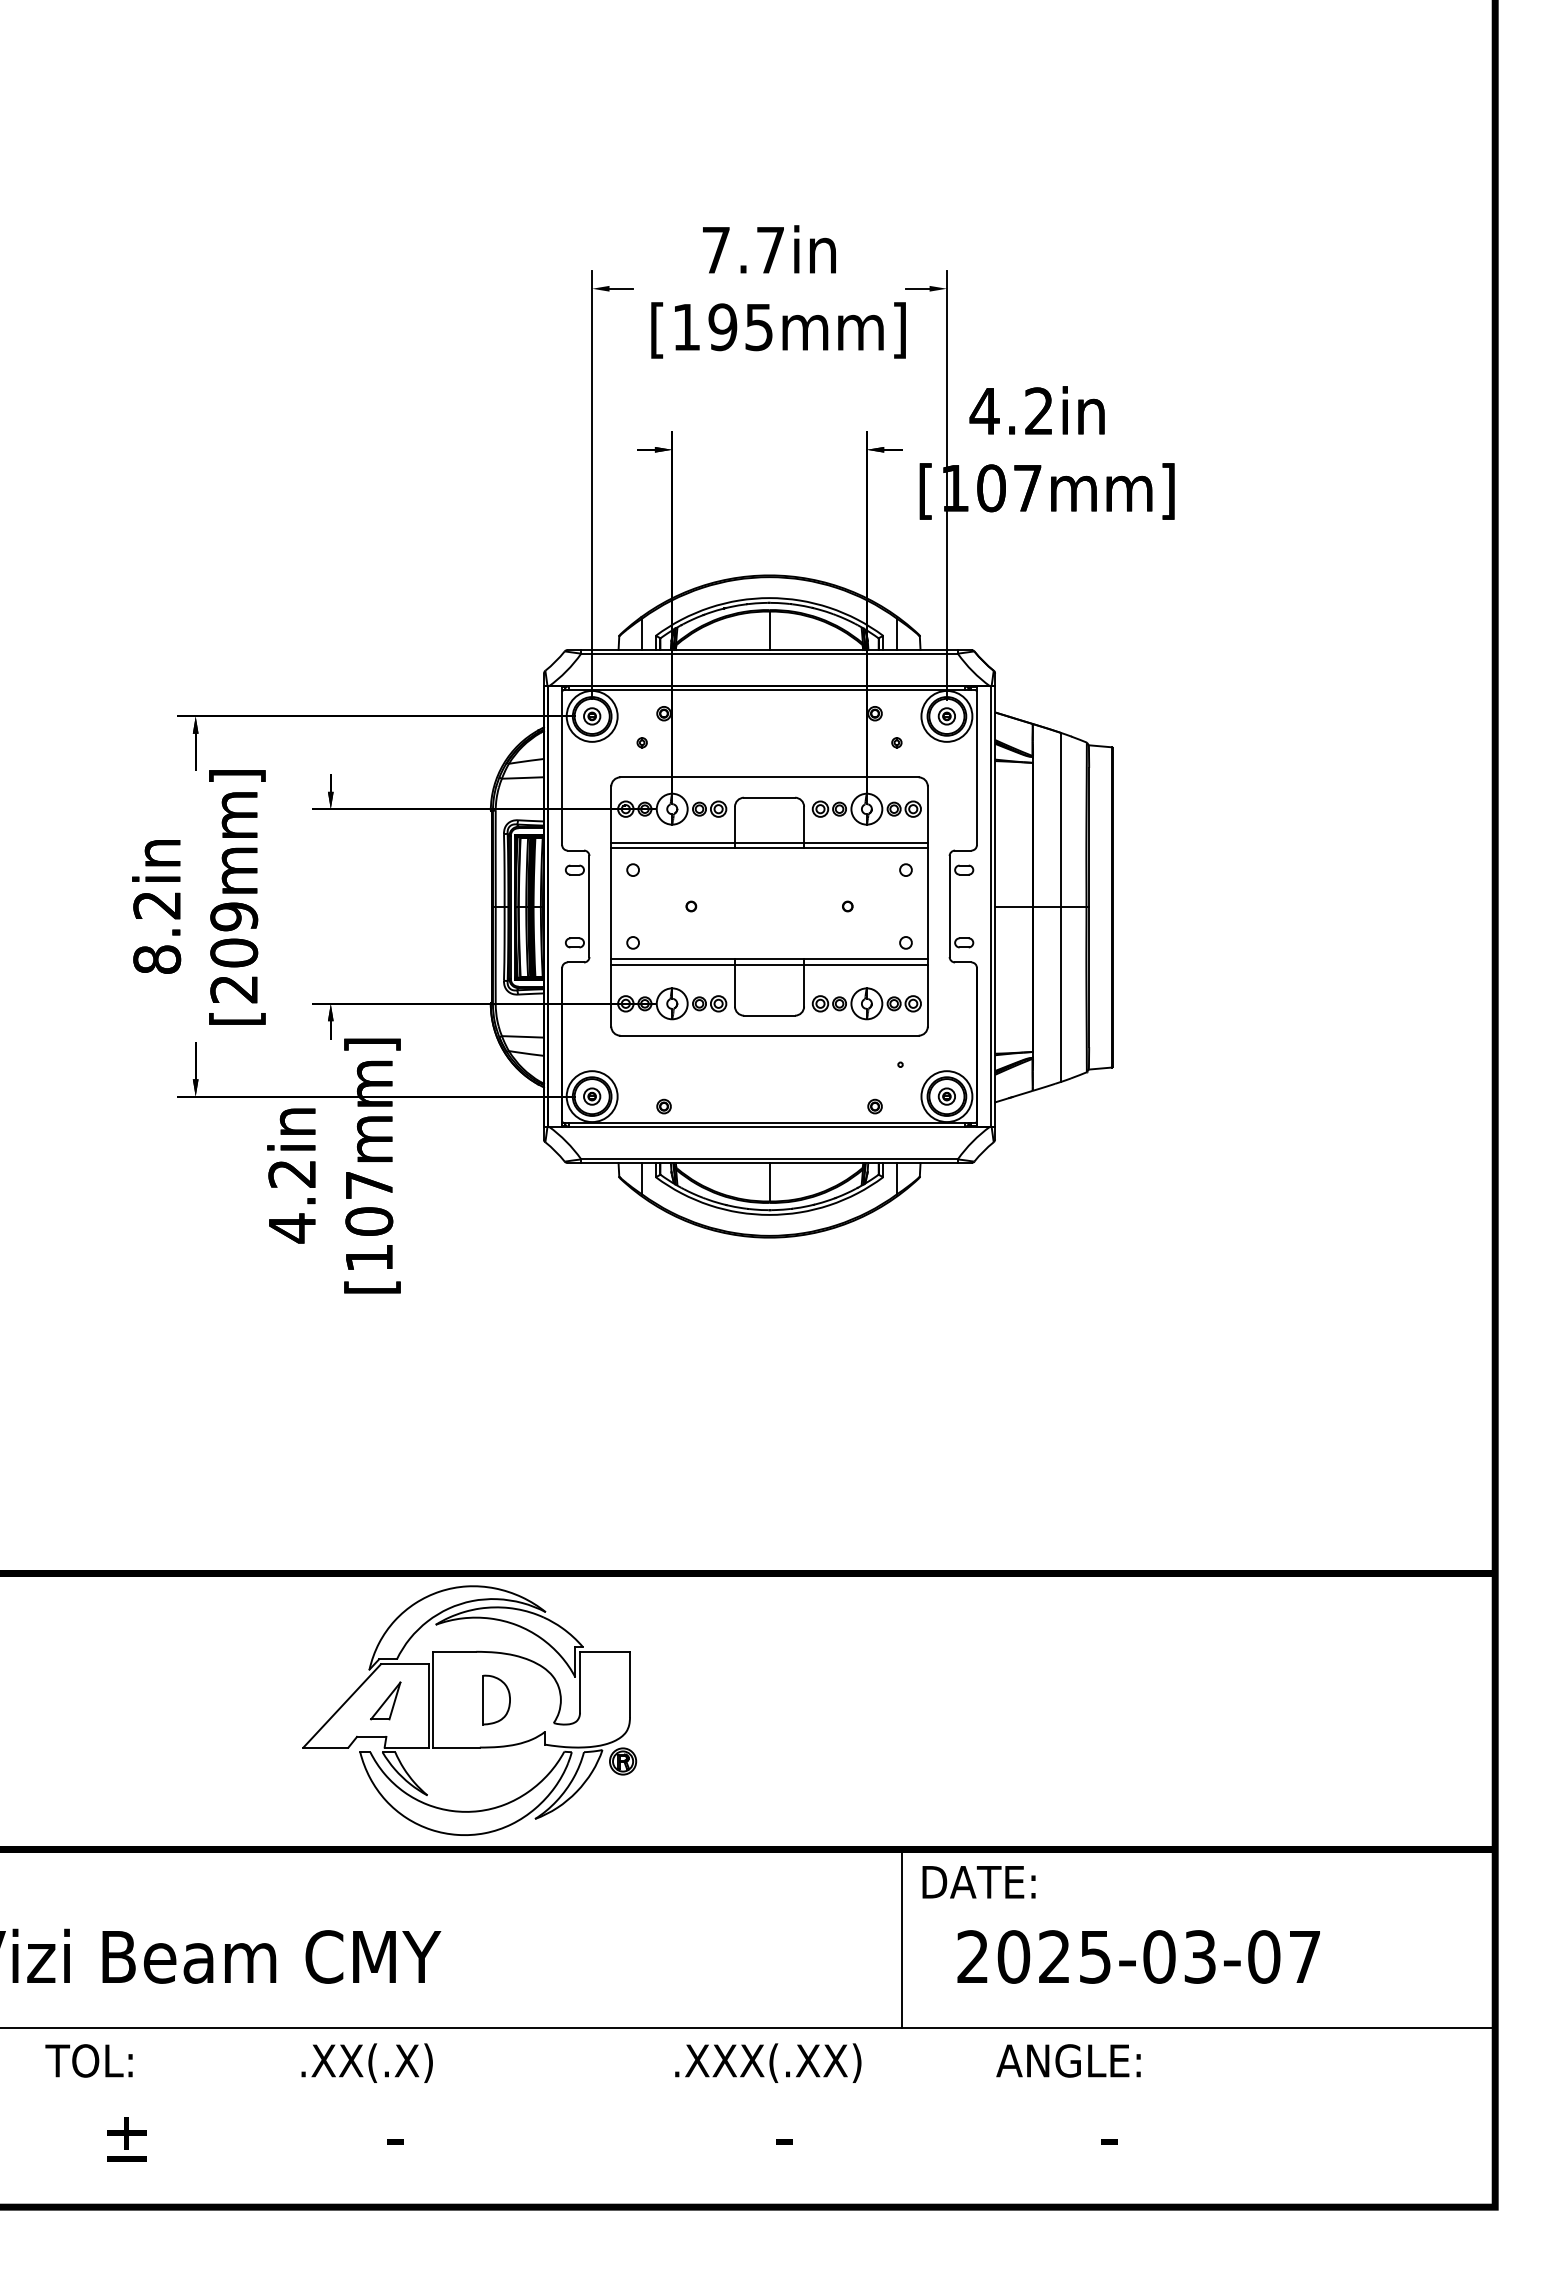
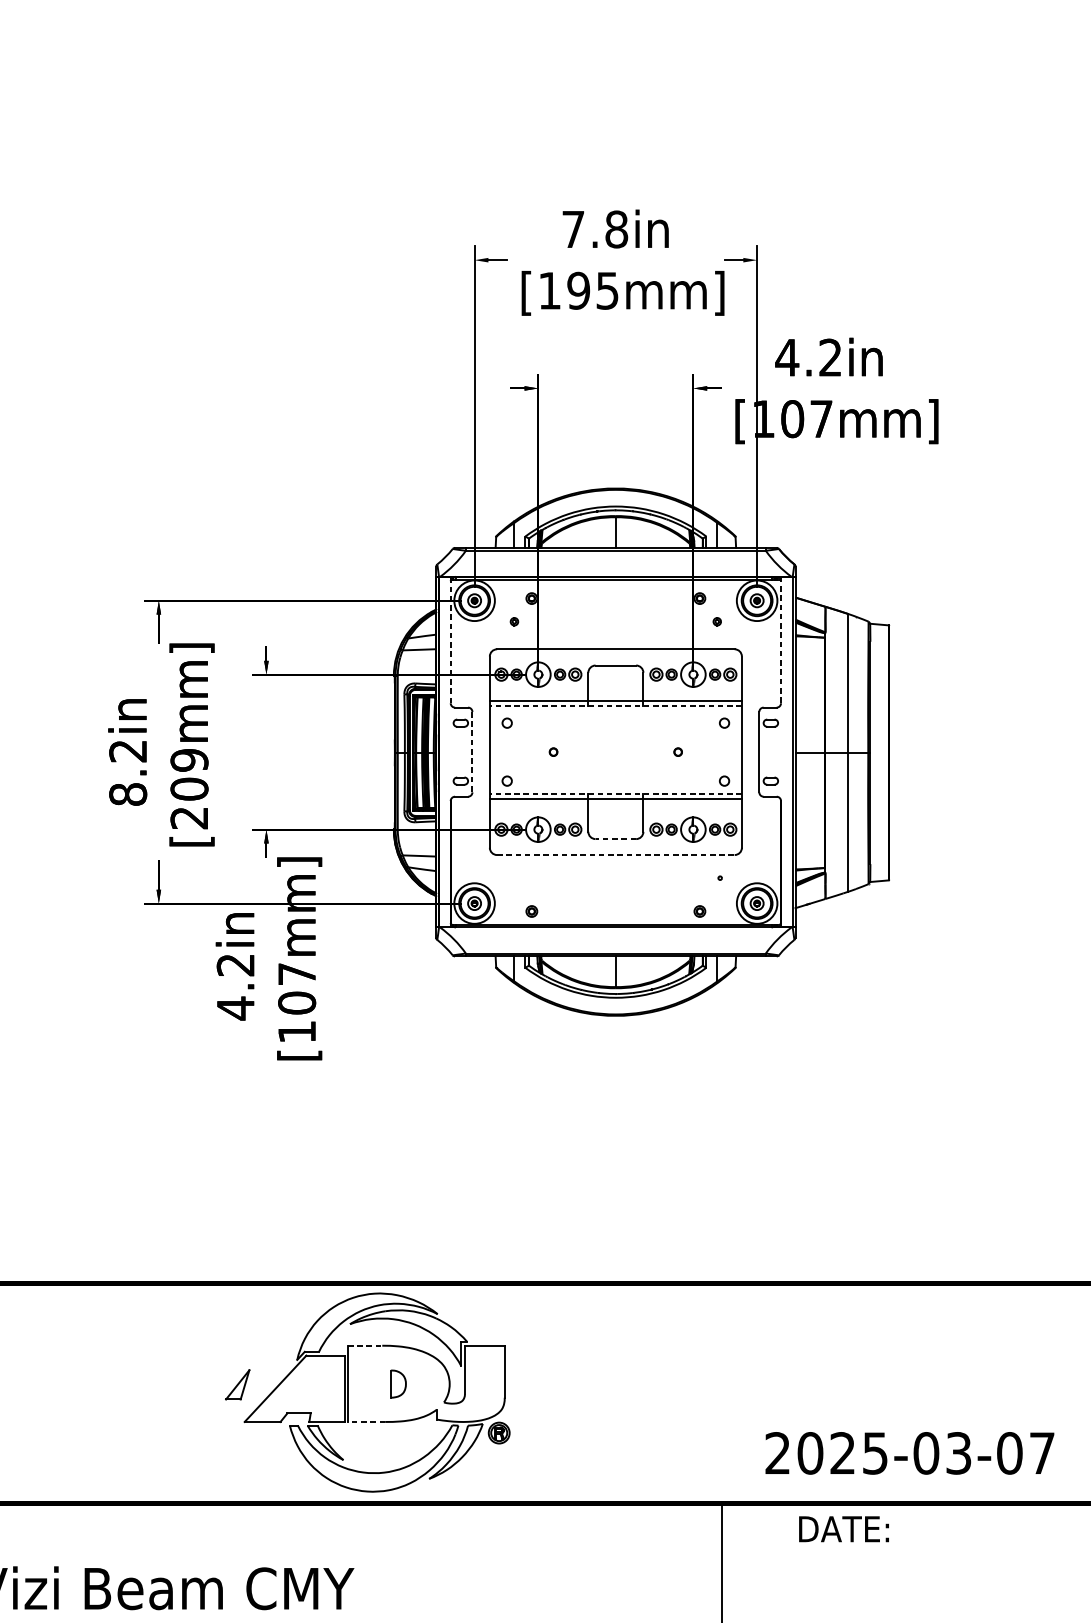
text: (770, 250) -> (616, 229), 7.7in -> 7.8in
line: (562, 765) -> (450, 639), solid -> dashed
line: (976, 766) -> (780, 640), solid -> dashed
line: (769, 848) -> (615, 705), solid -> dashed
line: (589, 907) -> (472, 752), solid -> dashed
line: (769, 959) -> (615, 794), solid -> dashed
line: (769, 1015) -> (615, 838), solid -> dashed
line: (770, 1035) -> (616, 854), solid -> dashed
line: (454, 1651) -> (364, 1345), solid -> dashed
part: (496, 1699) -> (398, 1383), size x0.7
part: (385, 1700) -> (237, 1384), moved
line: (456, 1747) -> (366, 1421), solid -> dashed
text: (978, 1882) -> (843, 1529), moved
text: (1138, 1956) -> (909, 1452), moved

